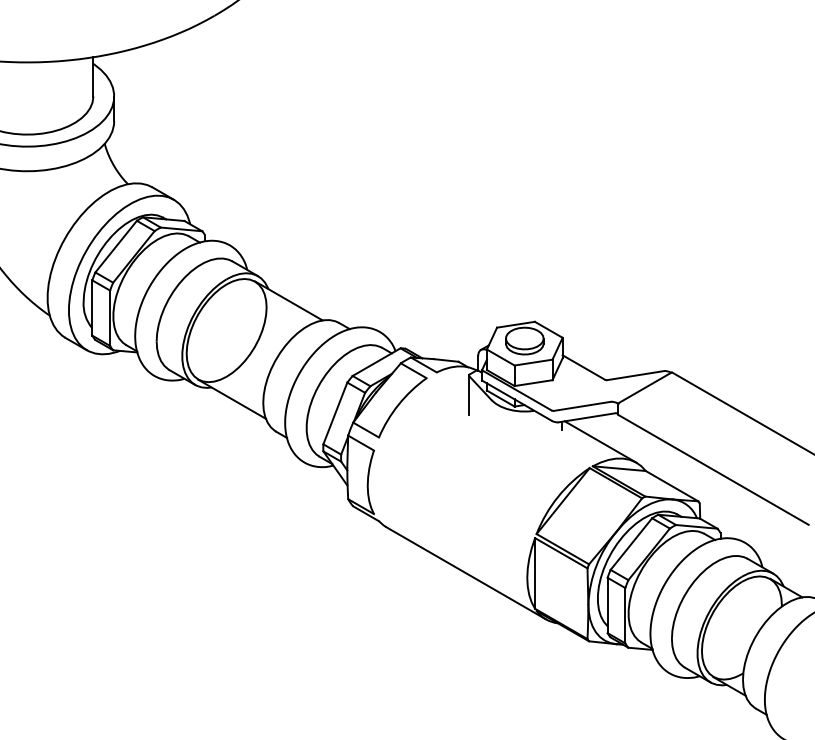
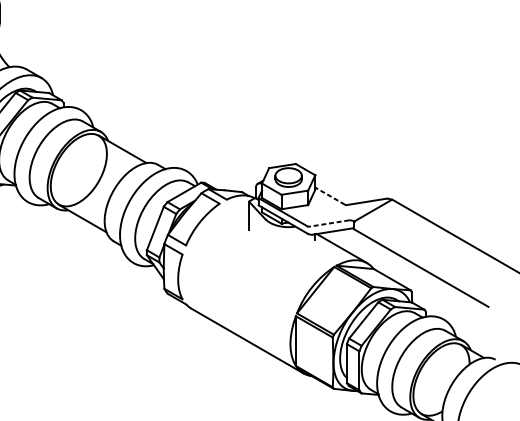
line: (583, 367) -> (329, 196), solid -> dashed
line: (582, 406) -> (329, 223), solid -> dashed

